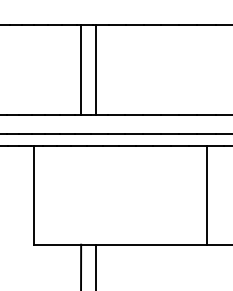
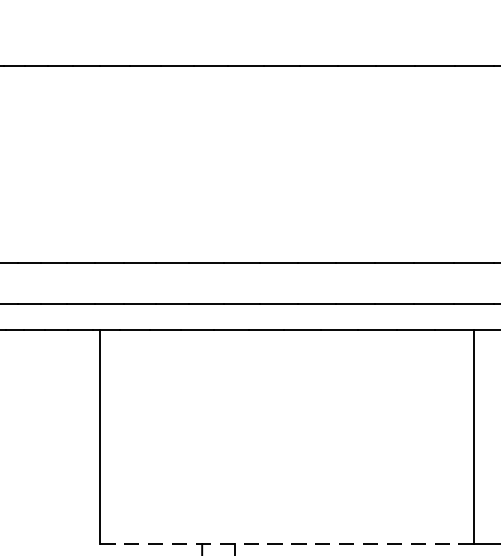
line: (80, 69) -> (200, 163), removed
line: (96, 69) -> (235, 163), removed
line: (120, 244) -> (287, 543), solid -> dashed

